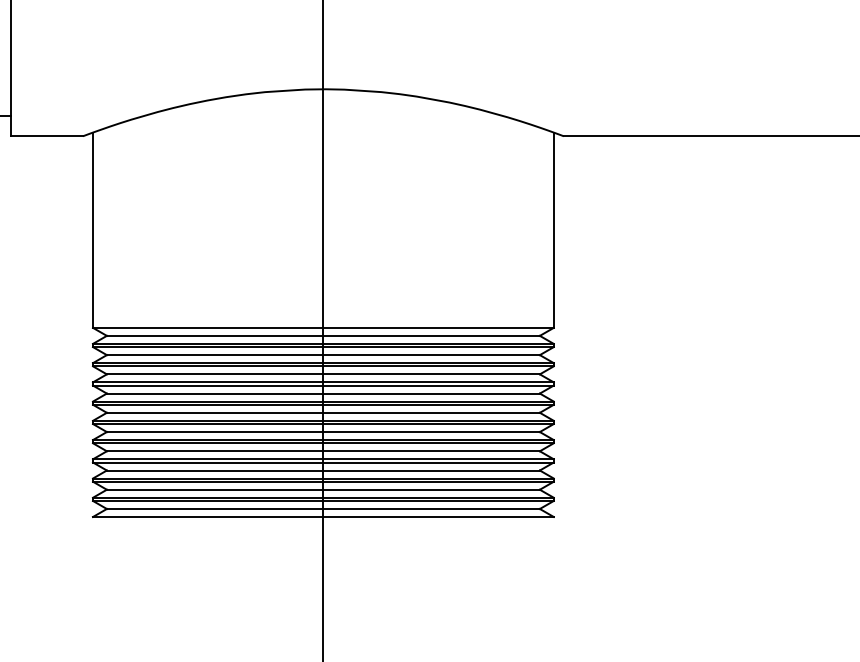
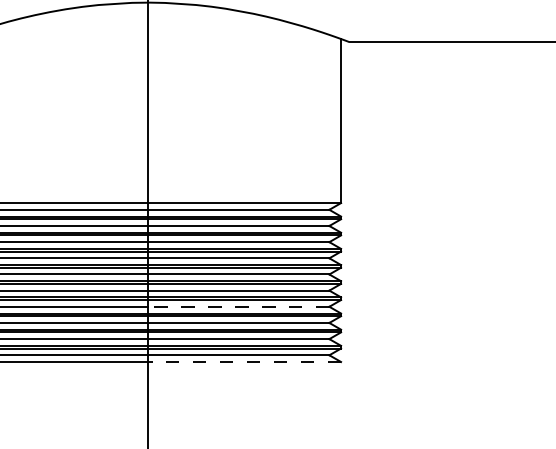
line: (431, 451) -> (238, 306), solid -> dashed
line: (438, 517) -> (244, 362), solid -> dashed

